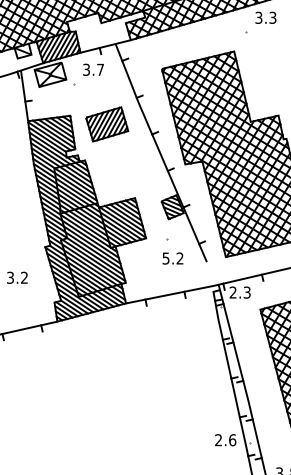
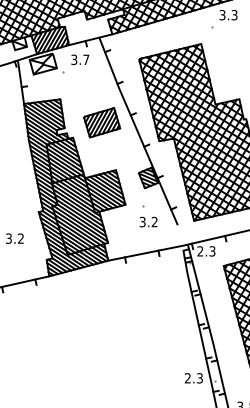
part: (107, 124) -> (102, 122), moved
text: (165, 257) -> (142, 221), 5.2 -> 3.2
text: (232, 440) -> (199, 378), 2.6 -> 2.3

